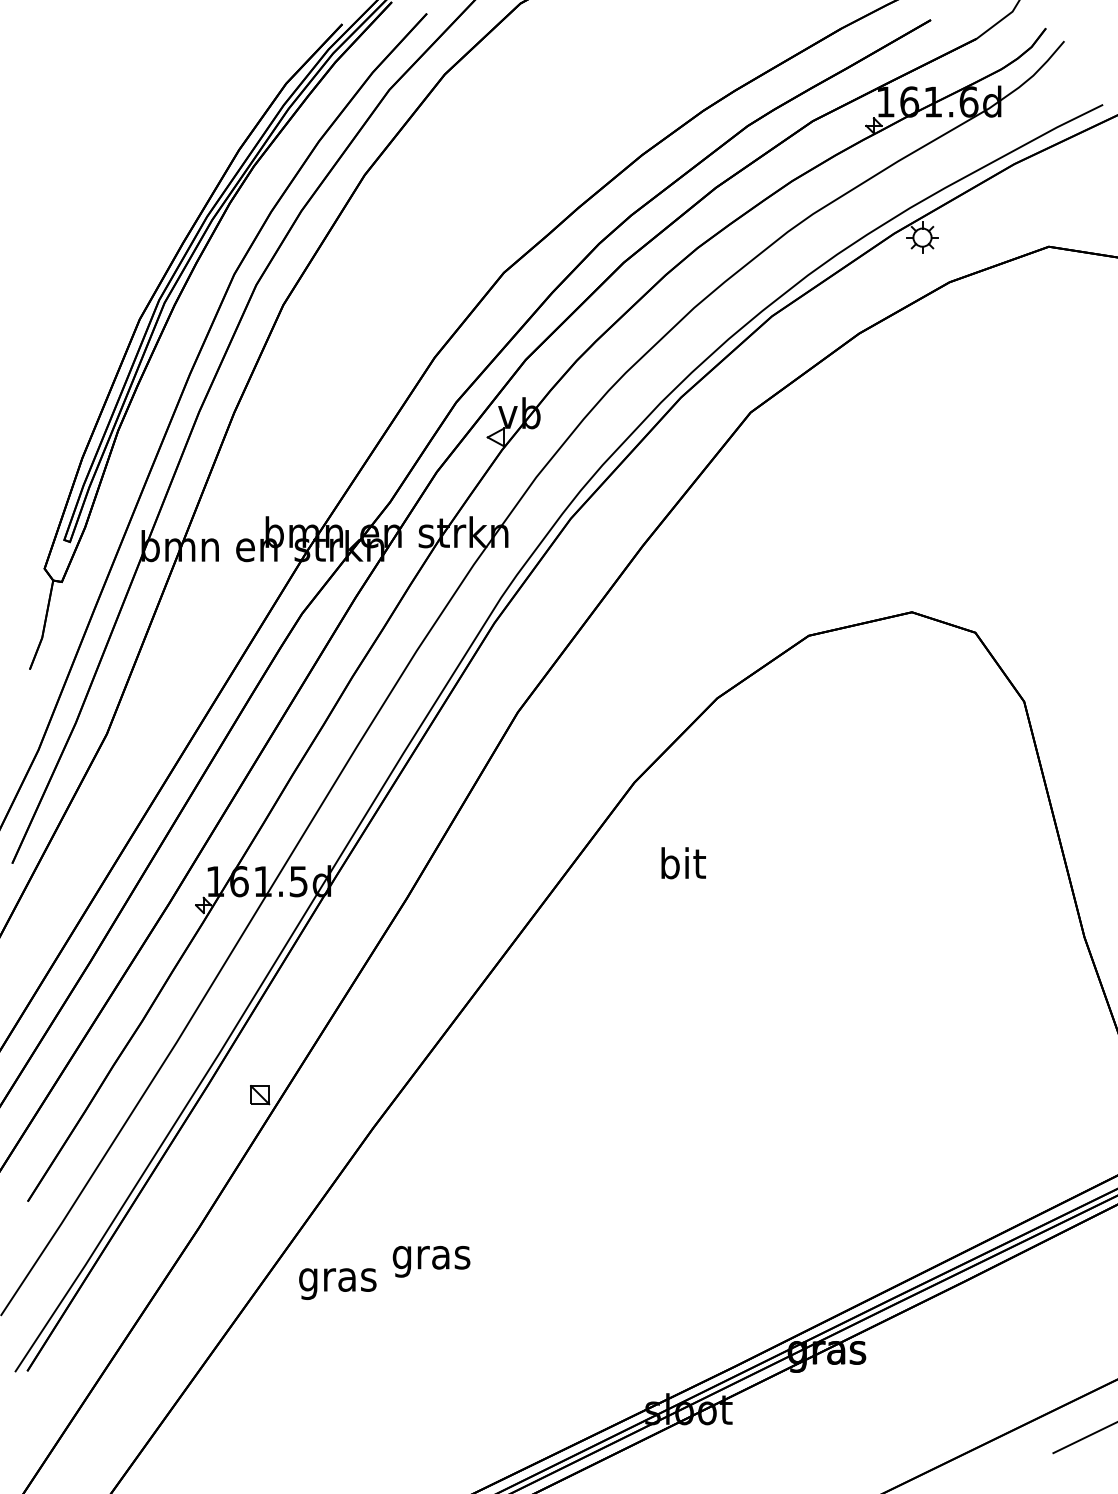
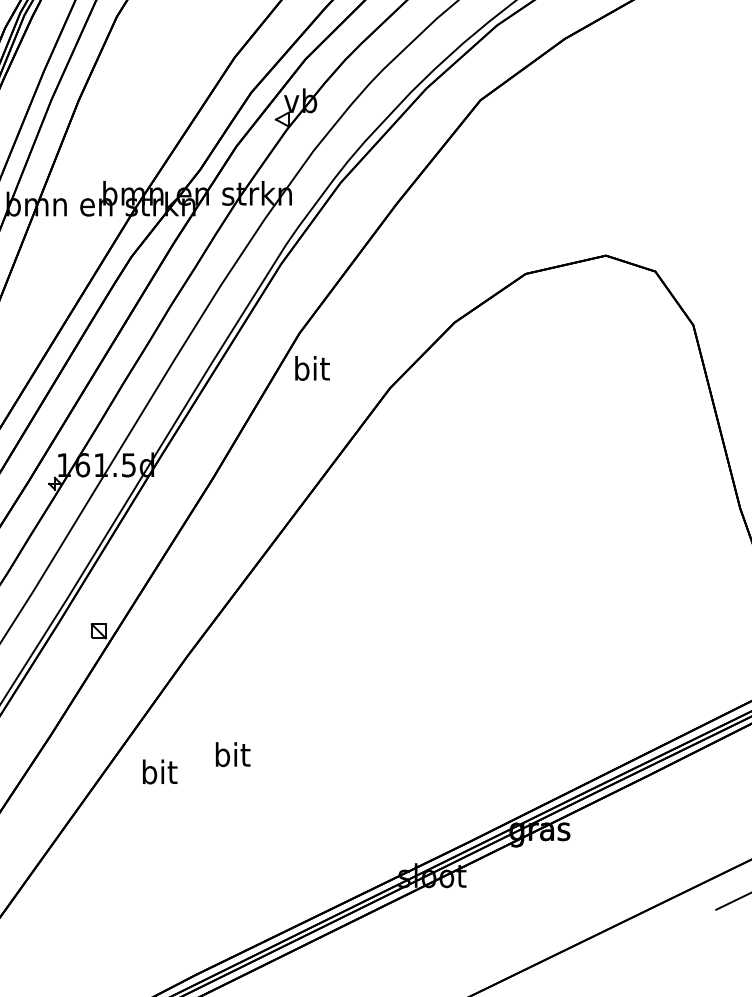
text: (683, 863) -> (312, 368), moved
text: (431, 1257) -> (232, 757), gras -> bit
text: (337, 1279) -> (159, 774), gras -> bit

